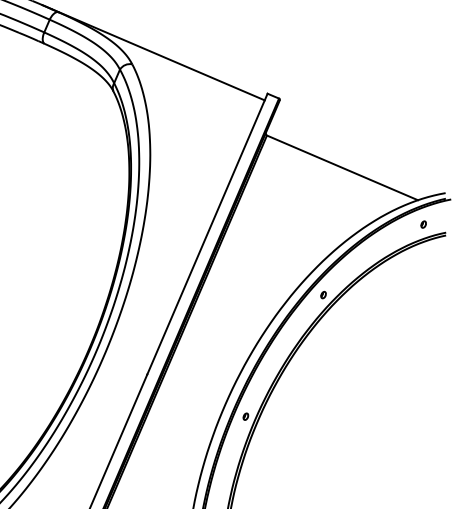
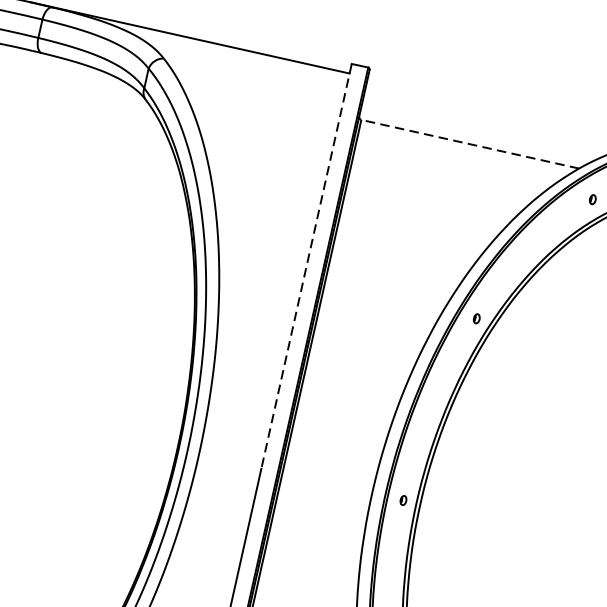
line: (342, 167) -> (470, 143), solid -> dashed
line: (207, 234) -> (306, 266), solid -> dashed

